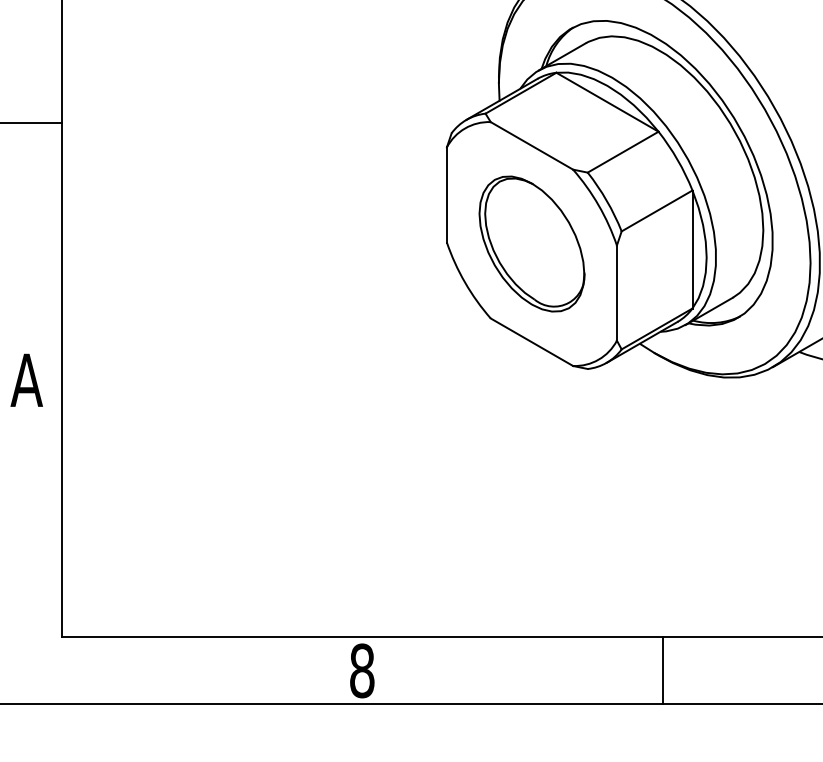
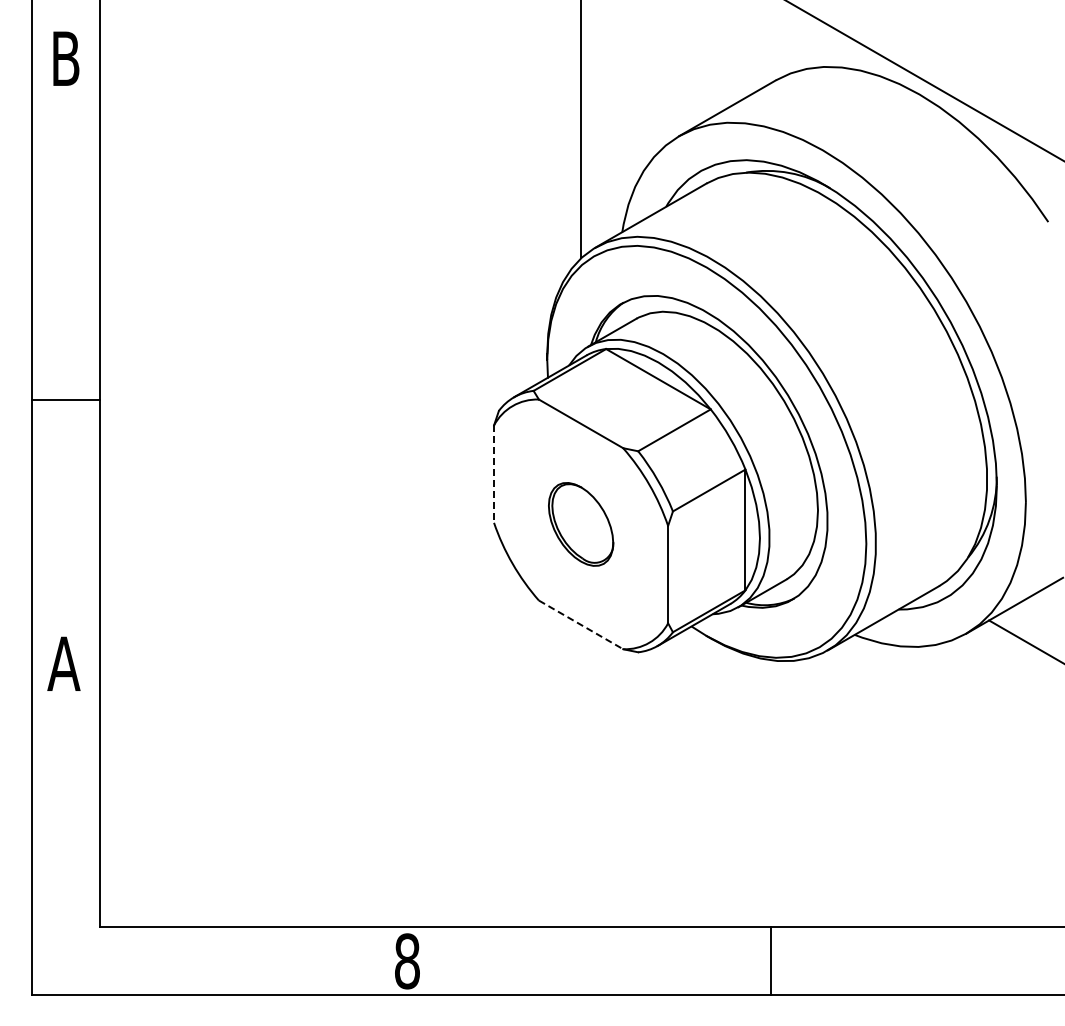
line: (447, 195) -> (494, 474), solid -> dashed
part: (531, 244) -> (580, 524), size x0.6
line: (532, 341) -> (581, 624), solid -> dashed
line: (663, 670) -> (770, 960), moved

